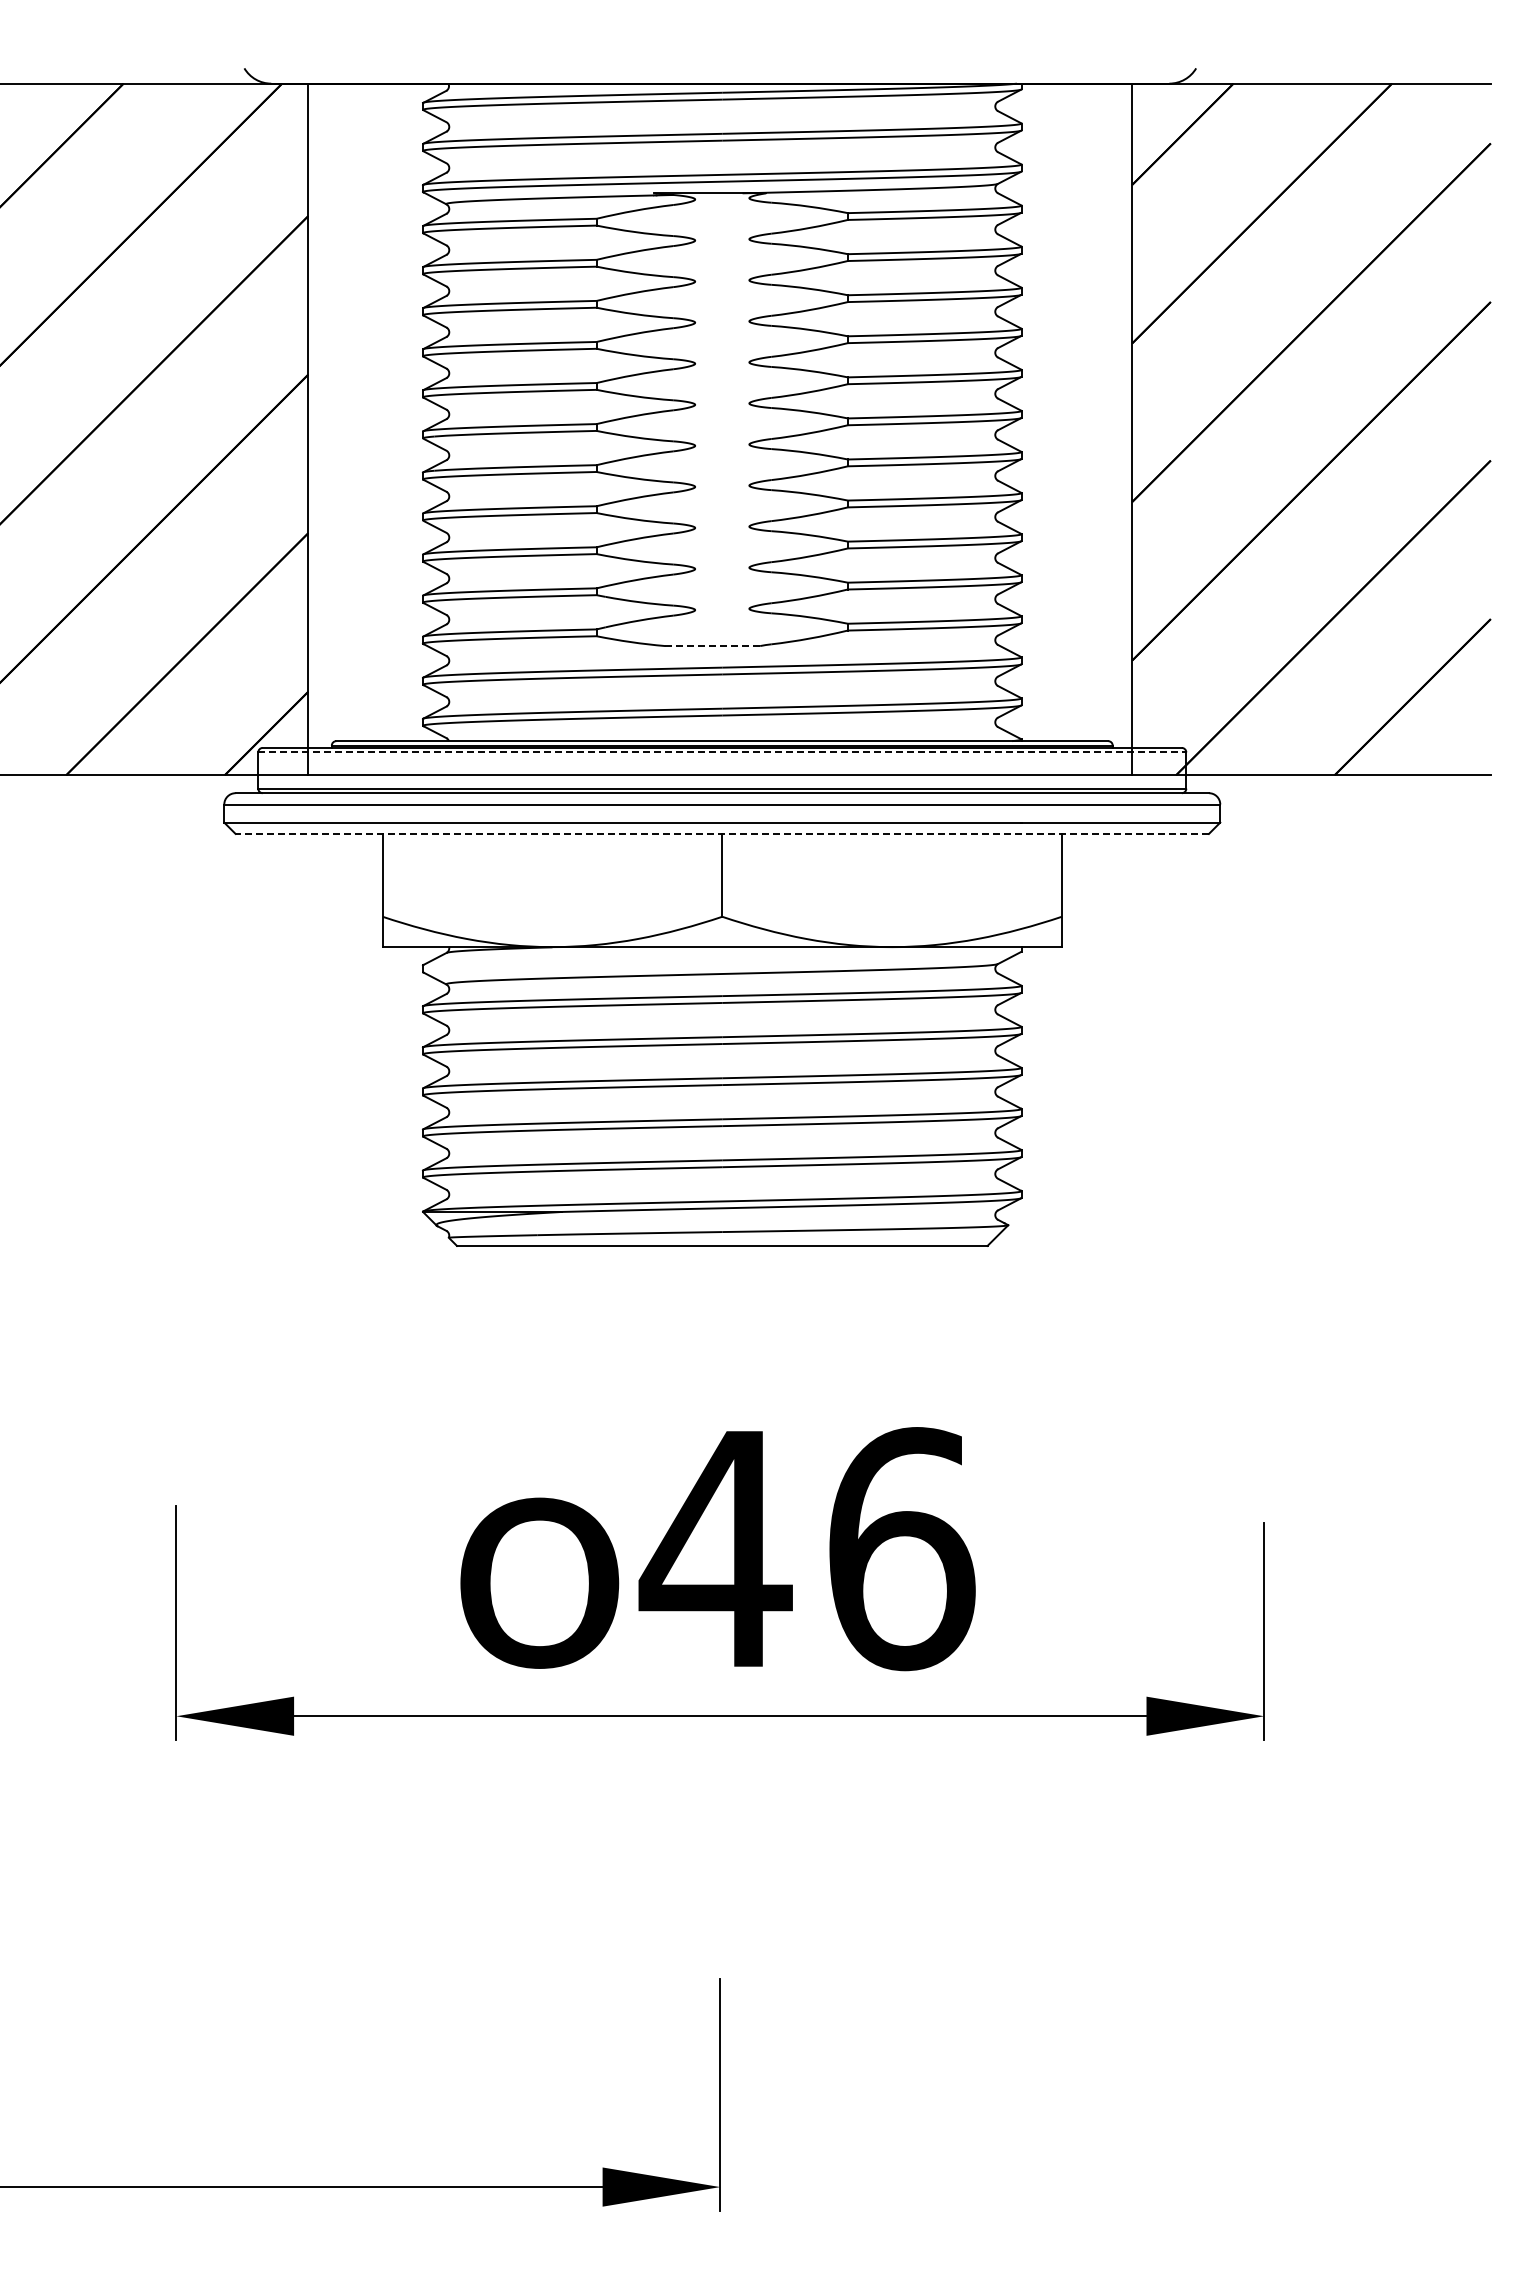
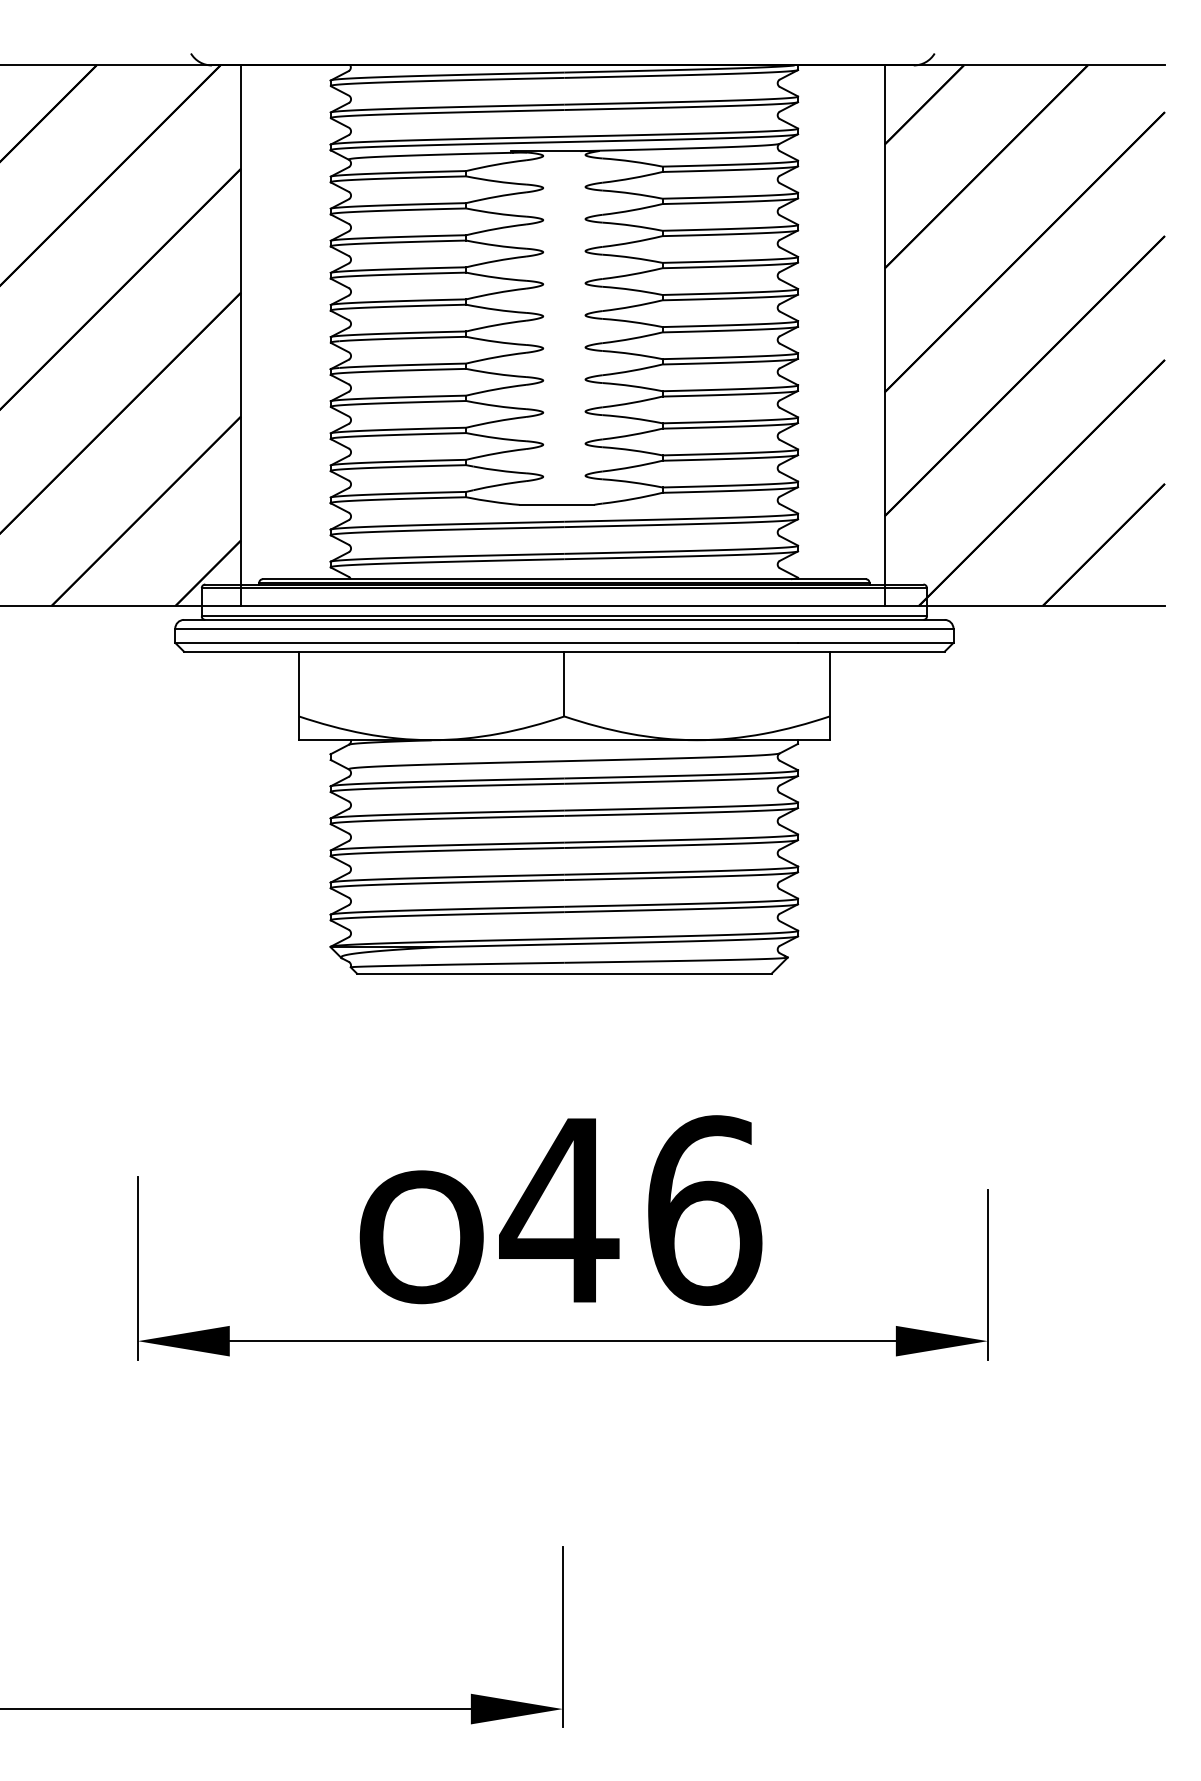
line: (712, 646) -> (556, 505), dashed -> solid
line: (722, 752) -> (564, 588), dashed -> solid
line: (722, 833) -> (564, 651), dashed -> solid

